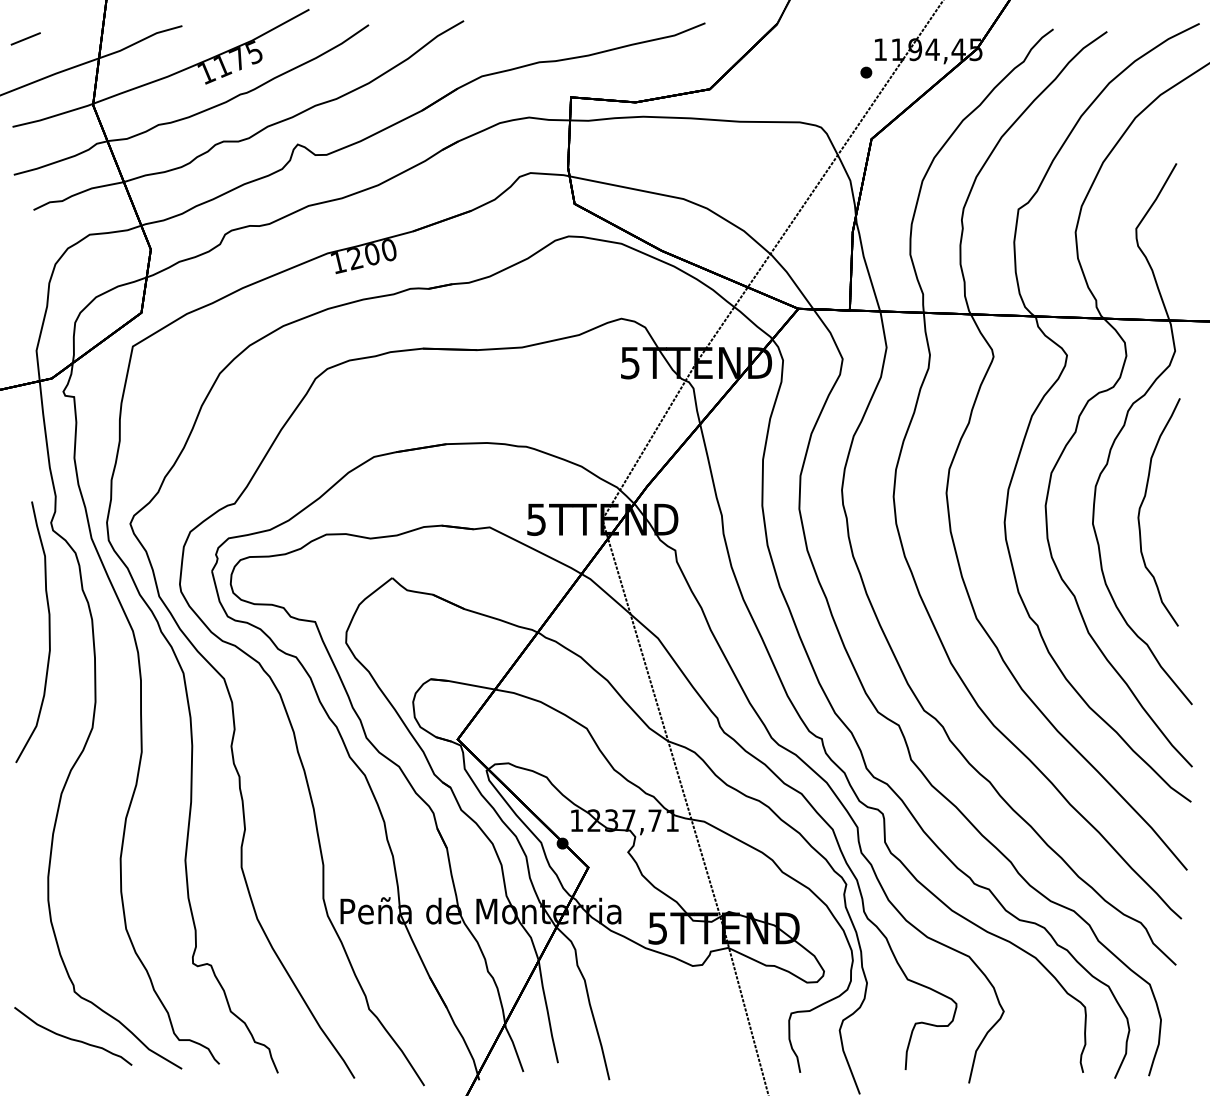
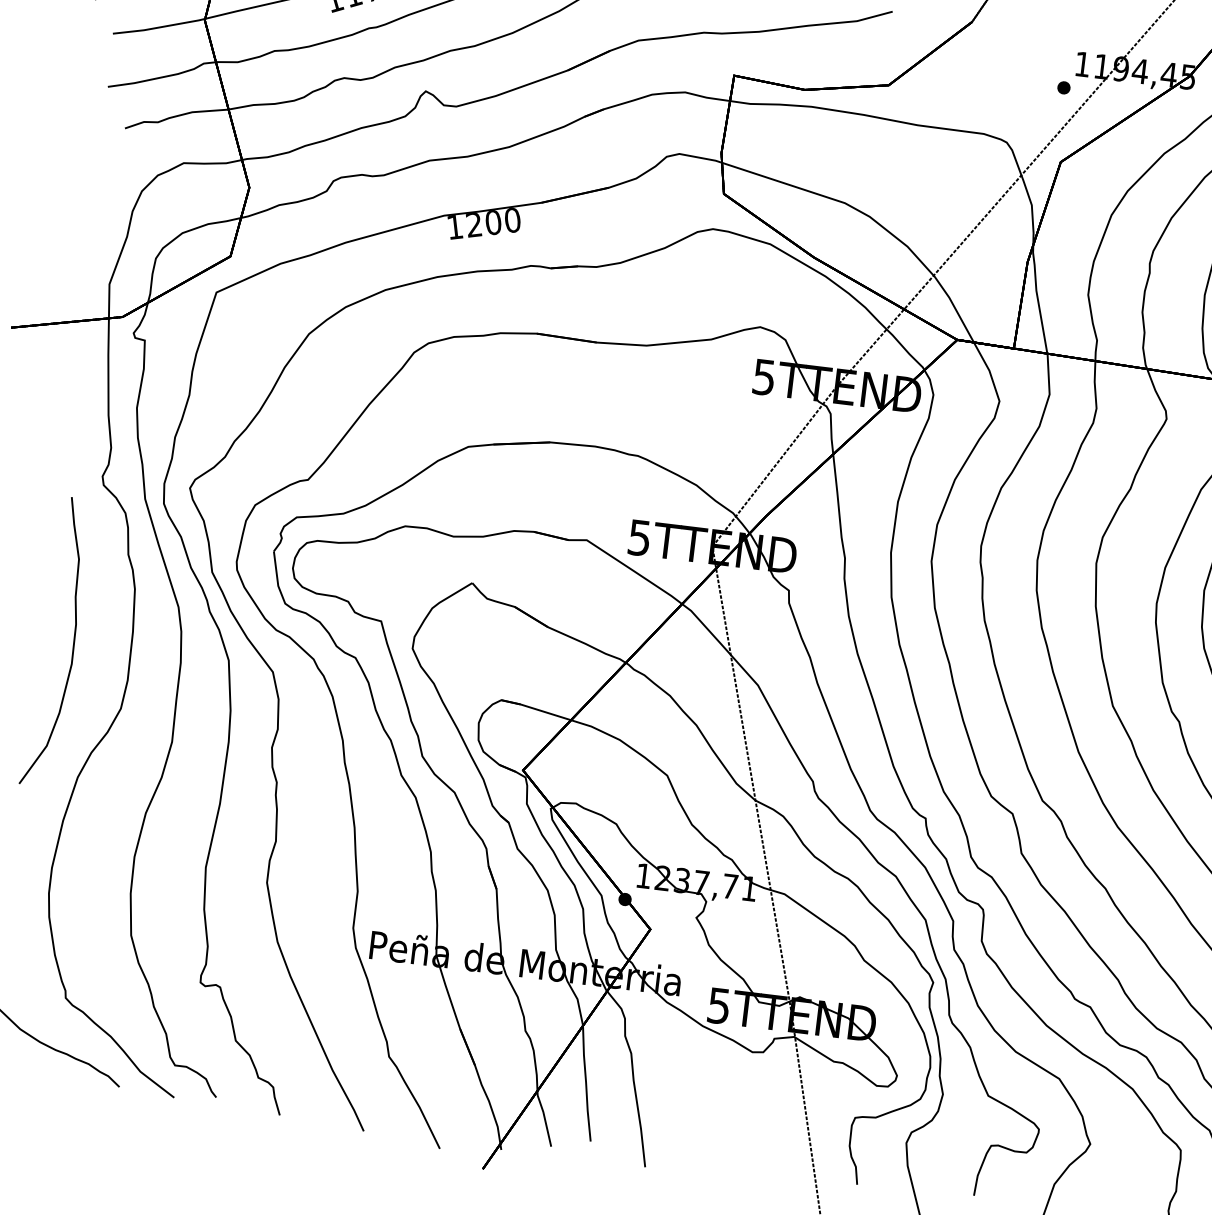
curve: (48, 632) -> (72, 644), moved

